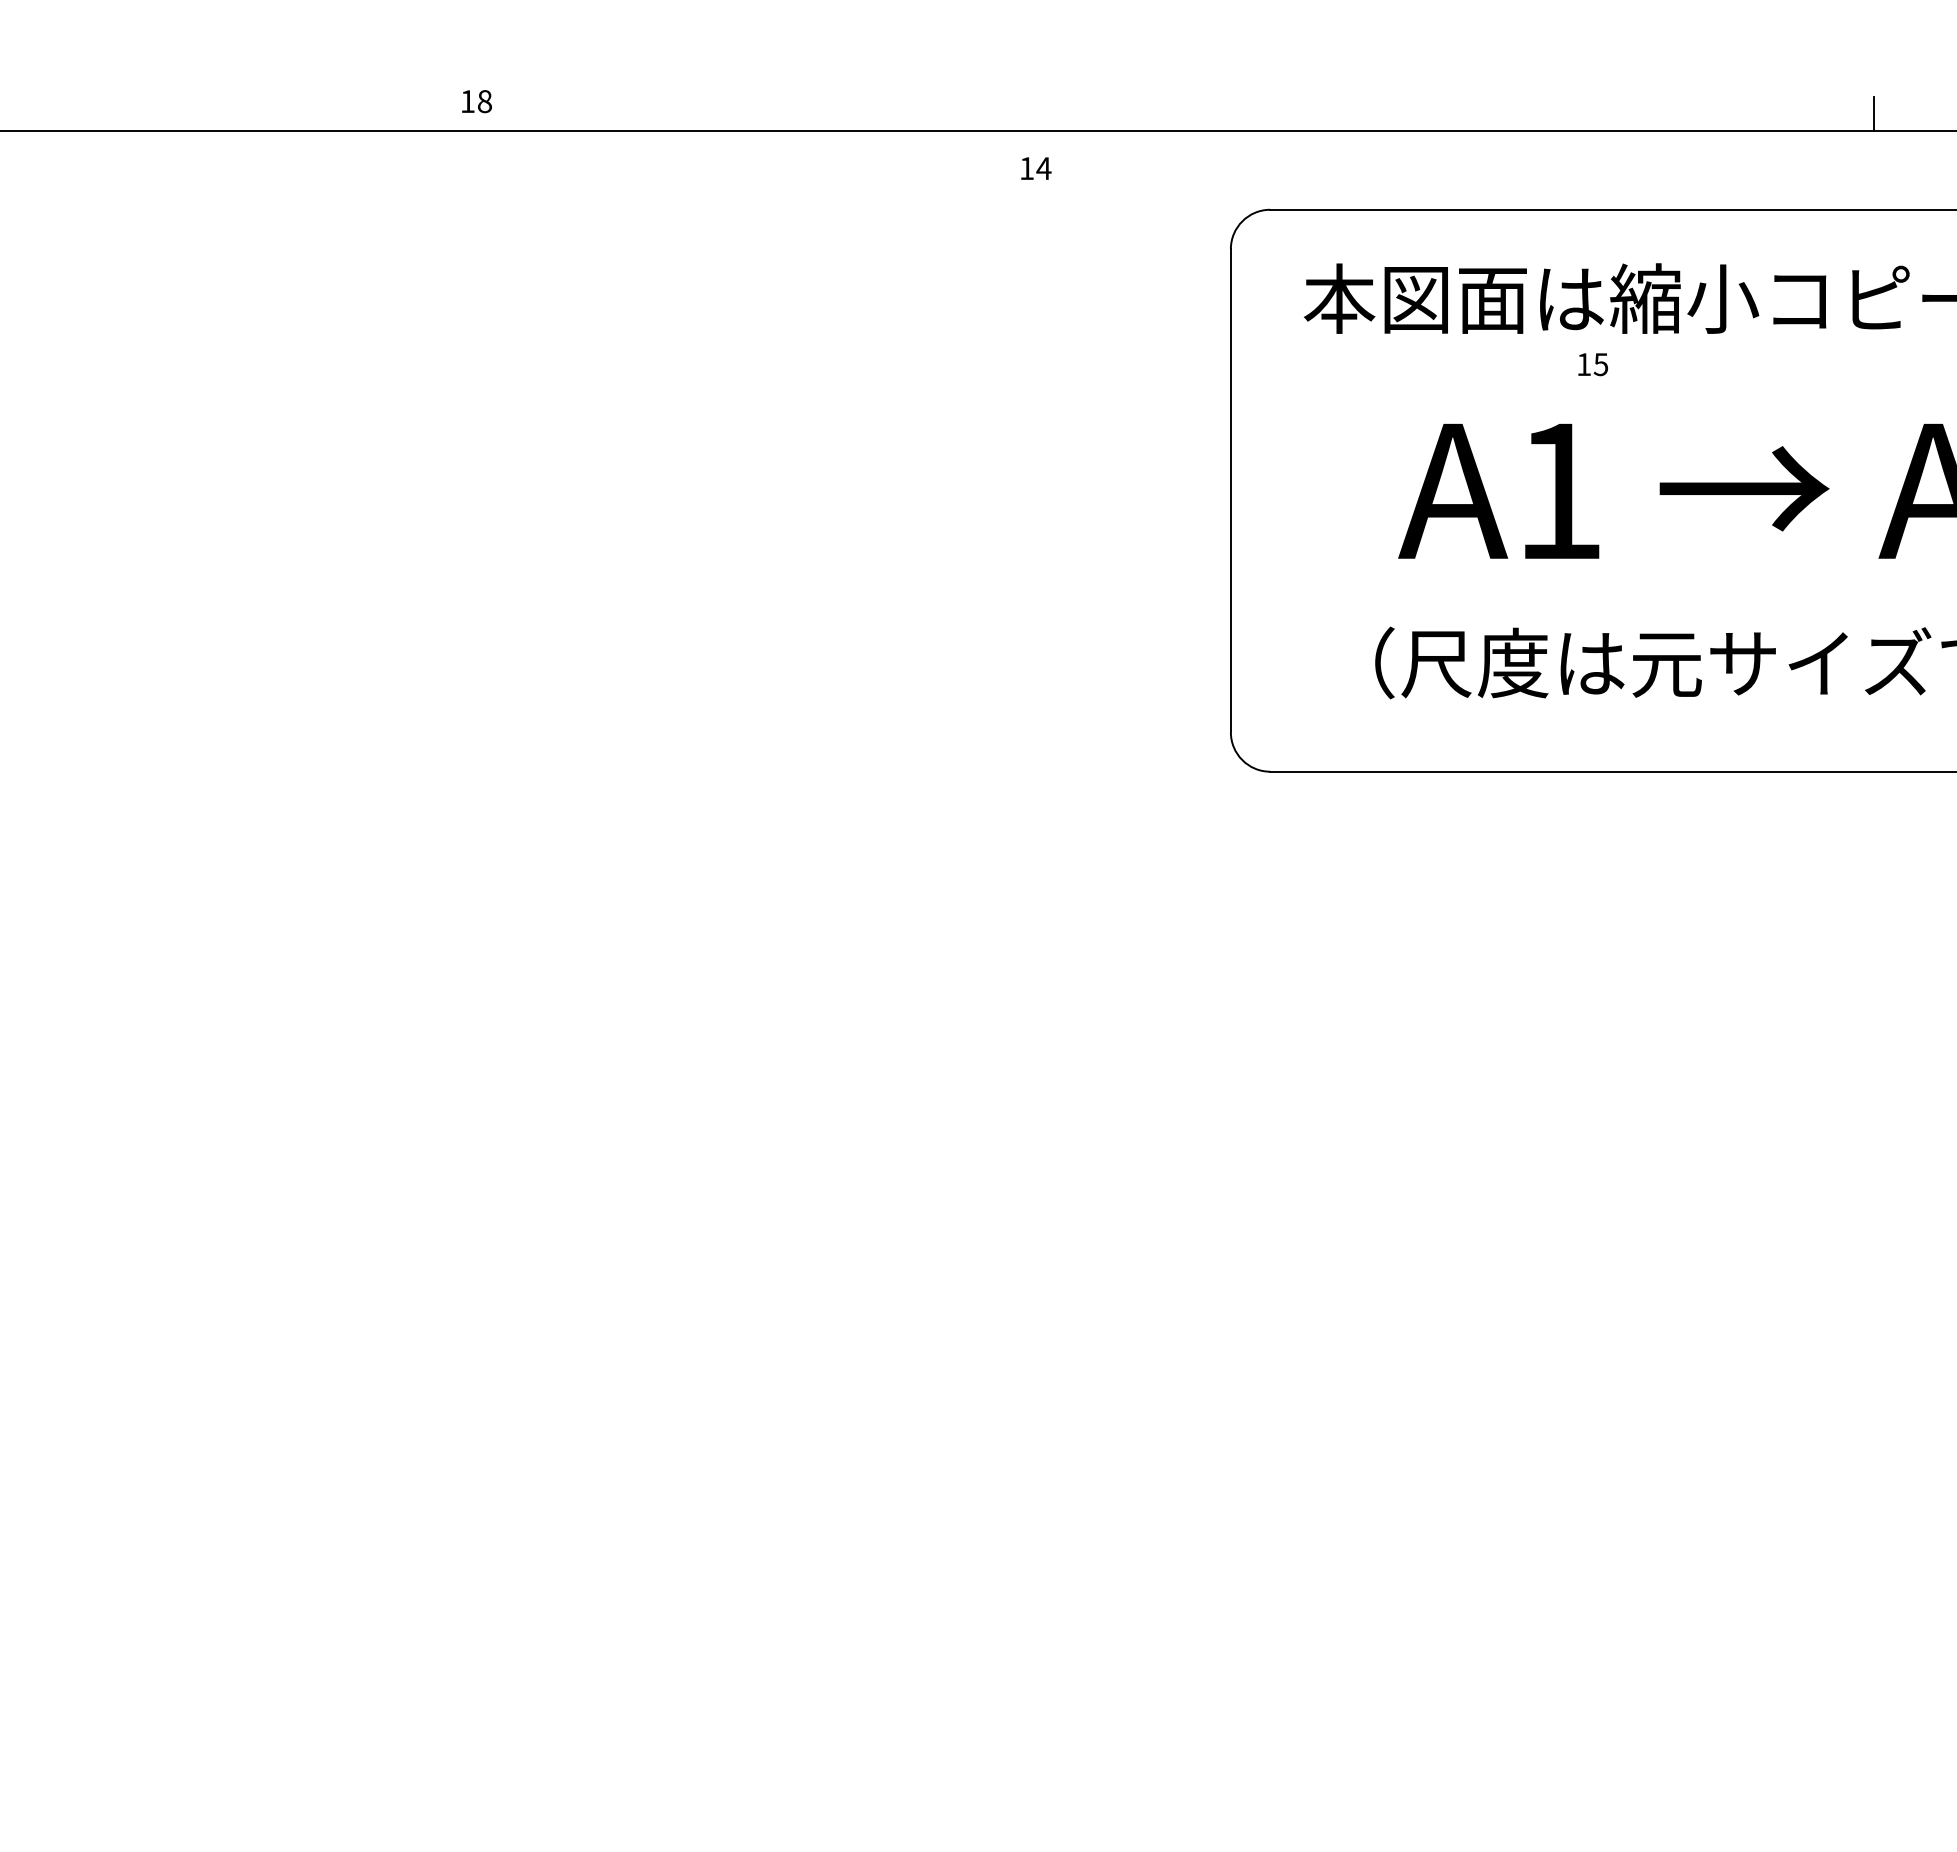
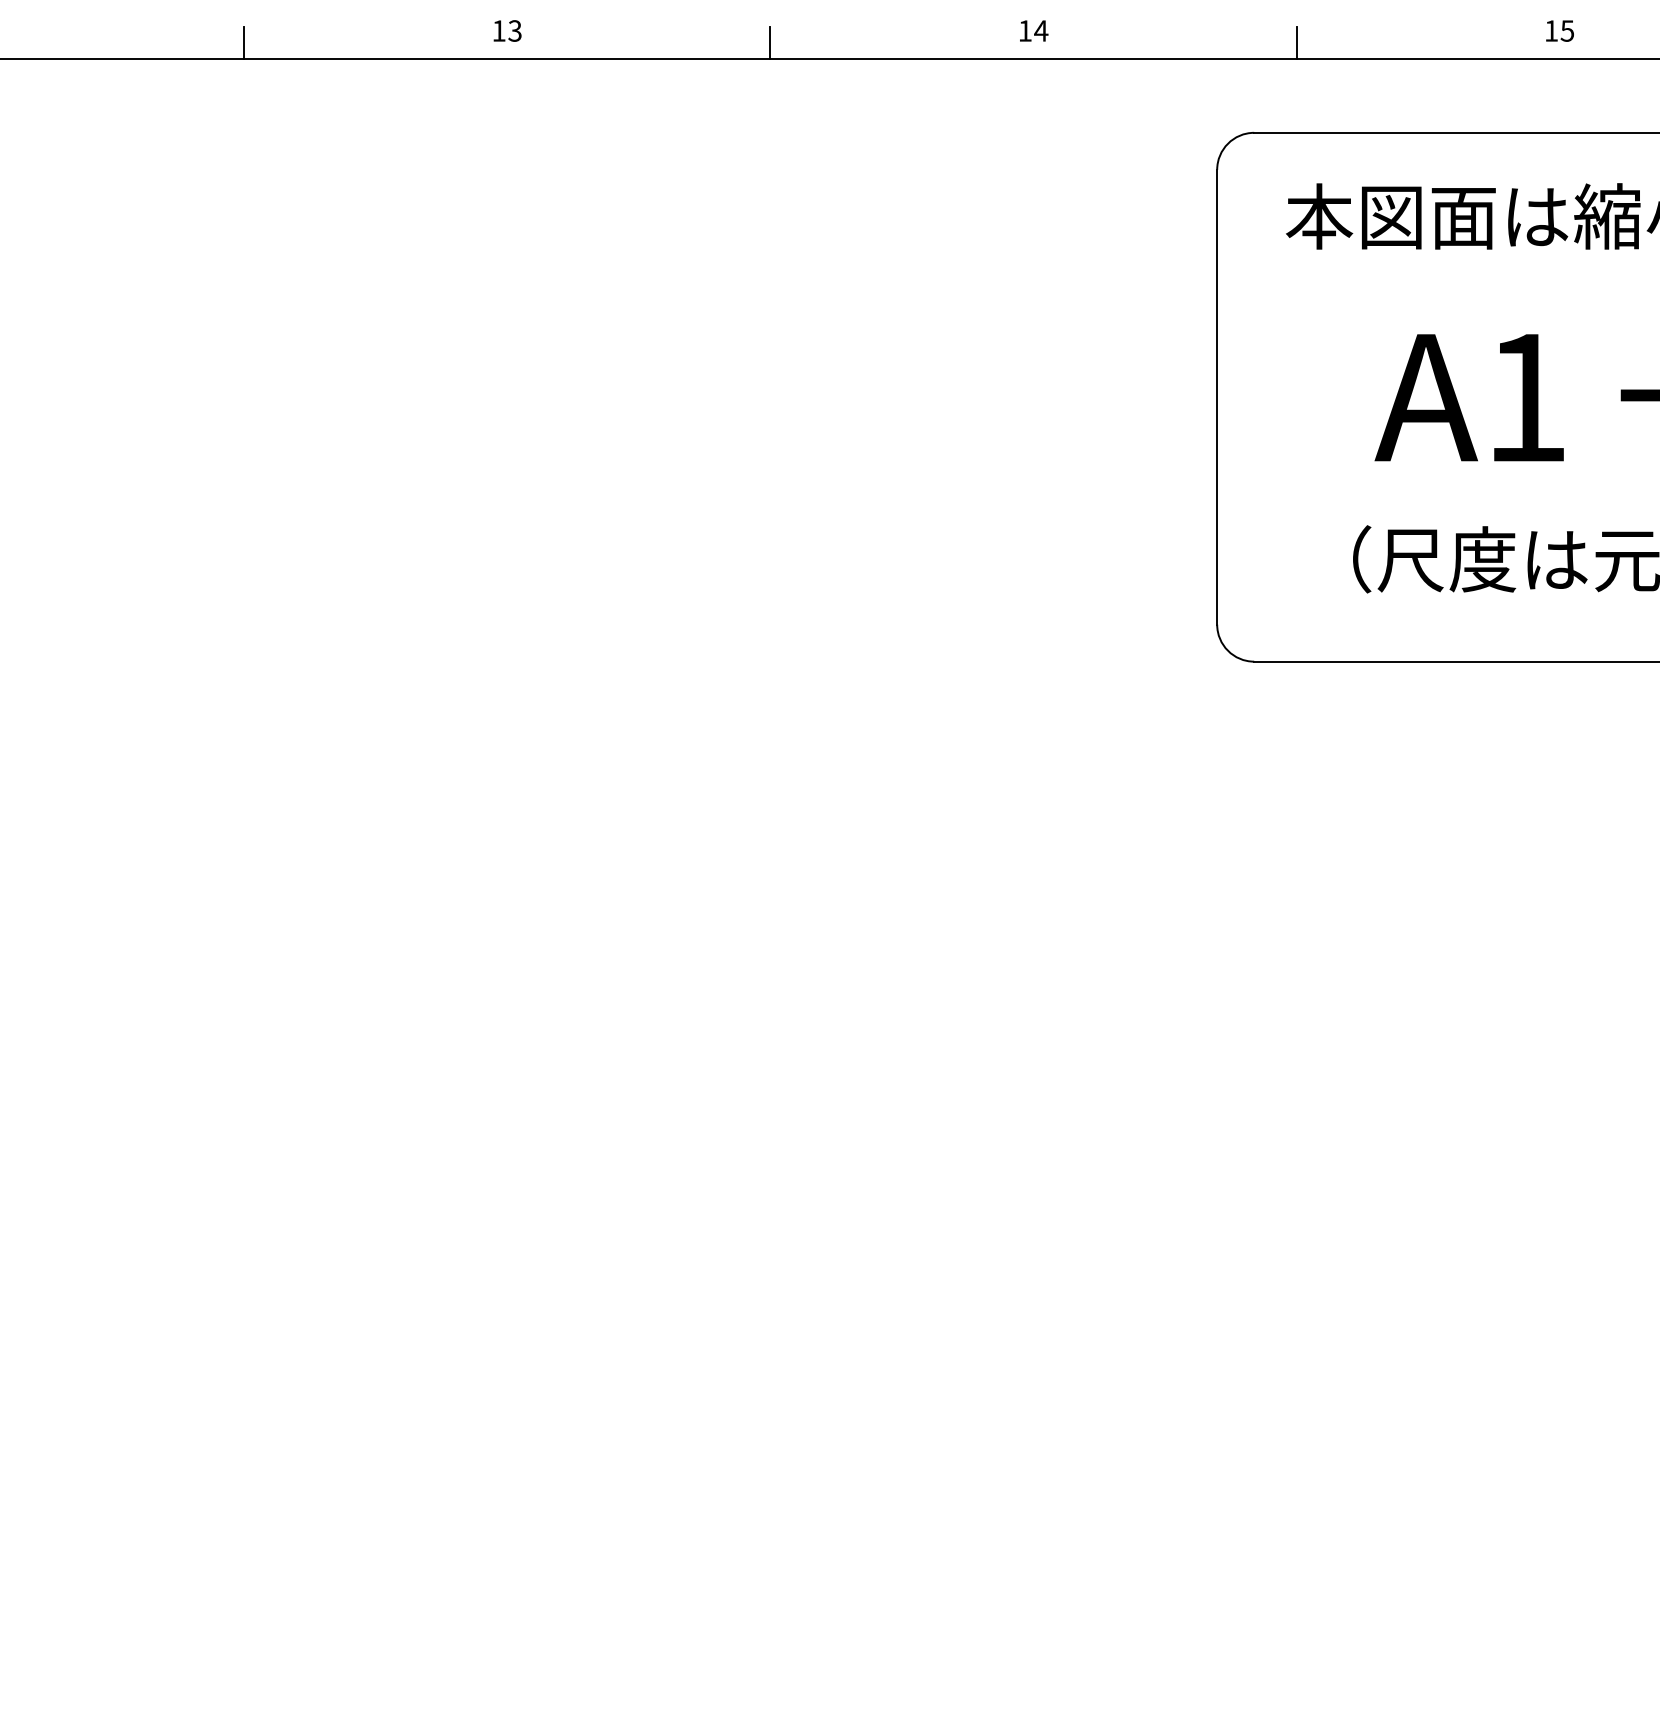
text: (484, 101) -> (514, 30), 18 -> 13
line: (196, 114) -> (243, 43), added
line: (756, 114) -> (770, 43), added
line: (1315, 114) -> (1296, 43), added
text: (1036, 168) -> (1034, 30), moved
text: (1592, 364) -> (1559, 30), moved

